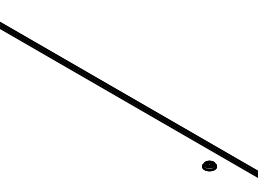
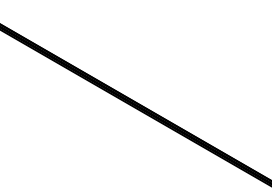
part: (209, 165) -> (220, 174), removed

